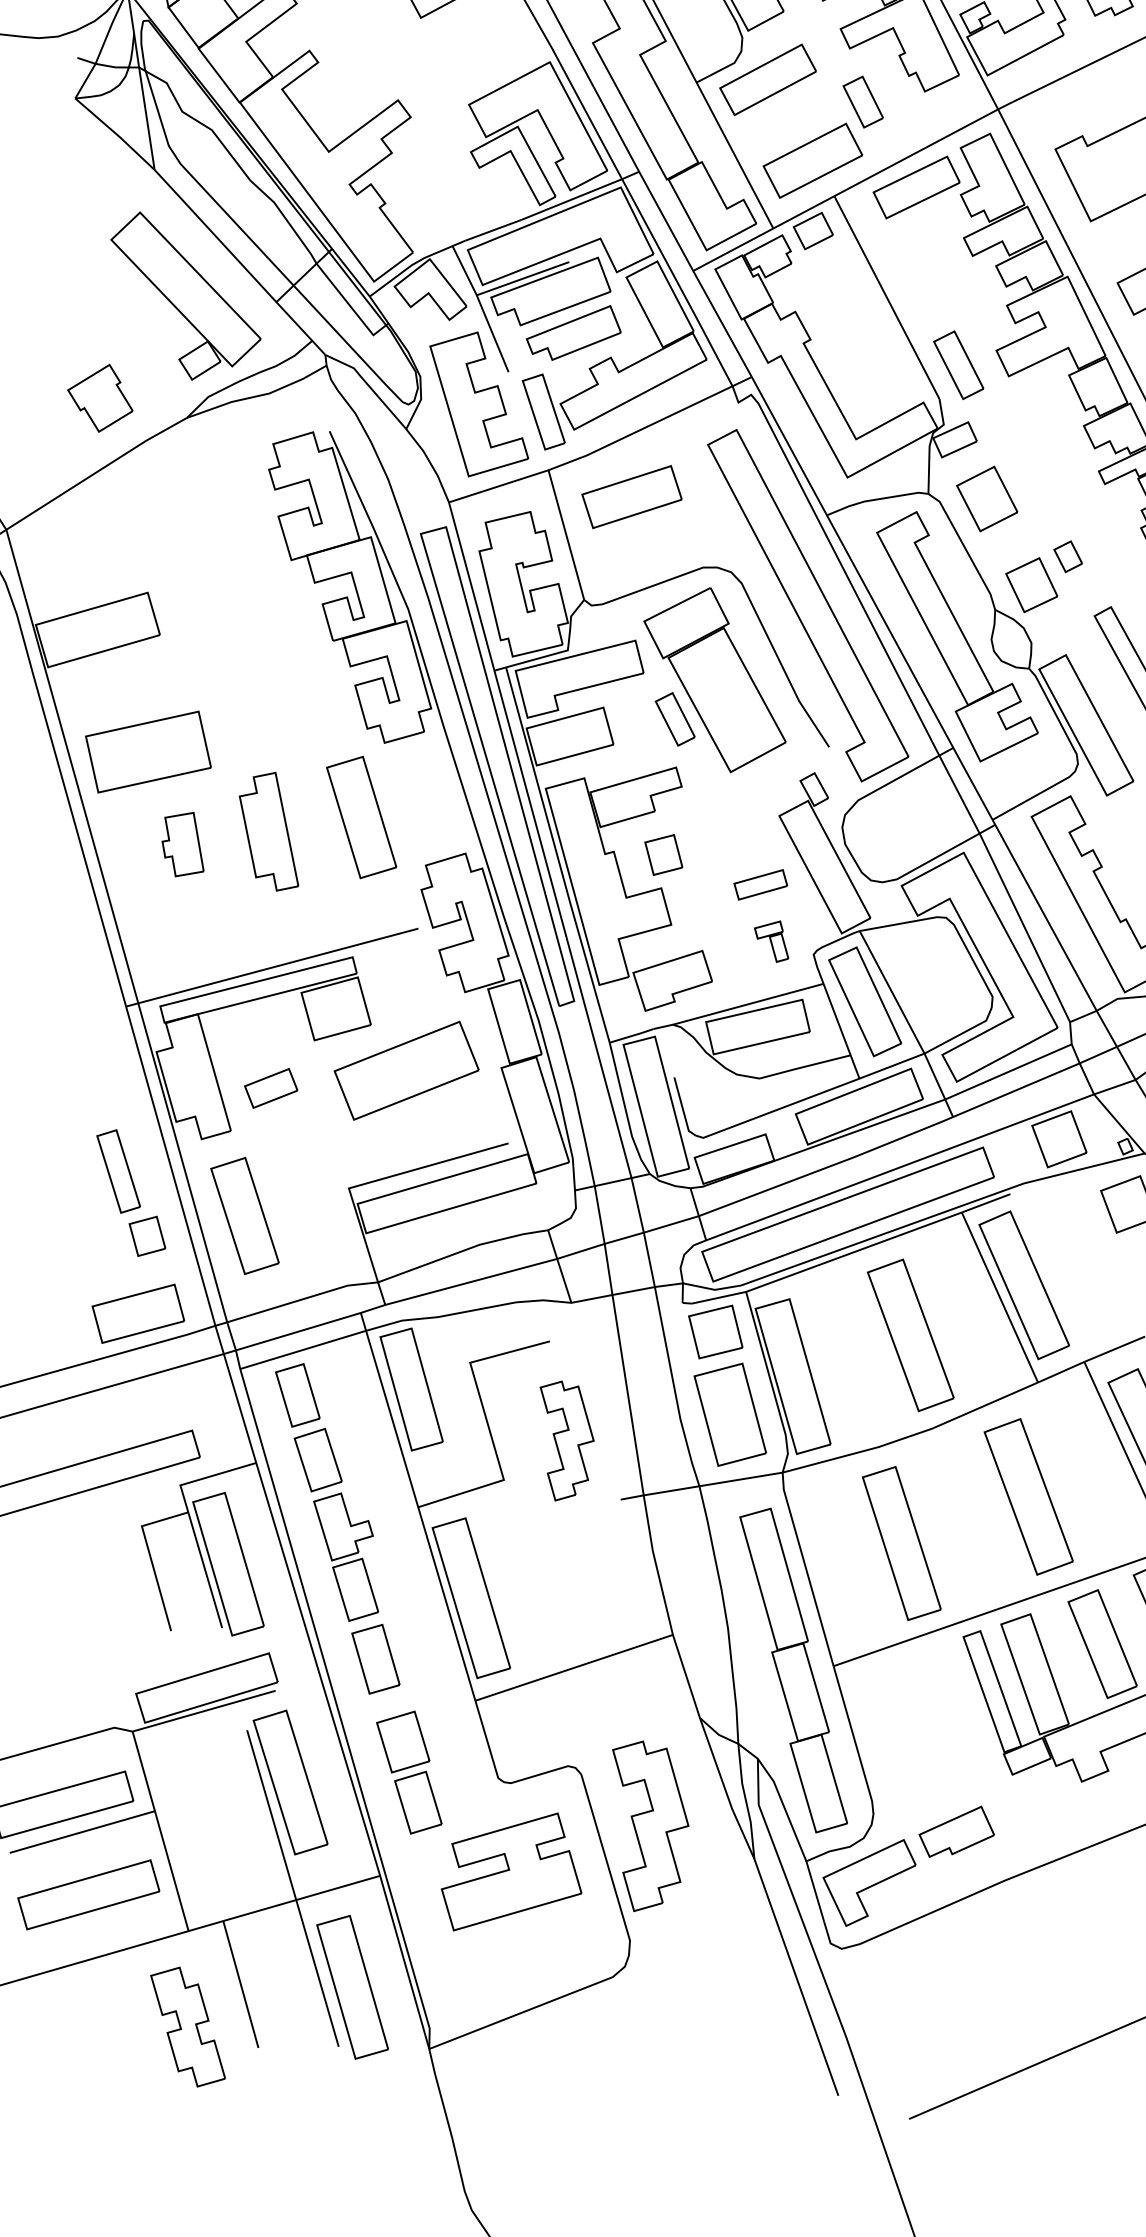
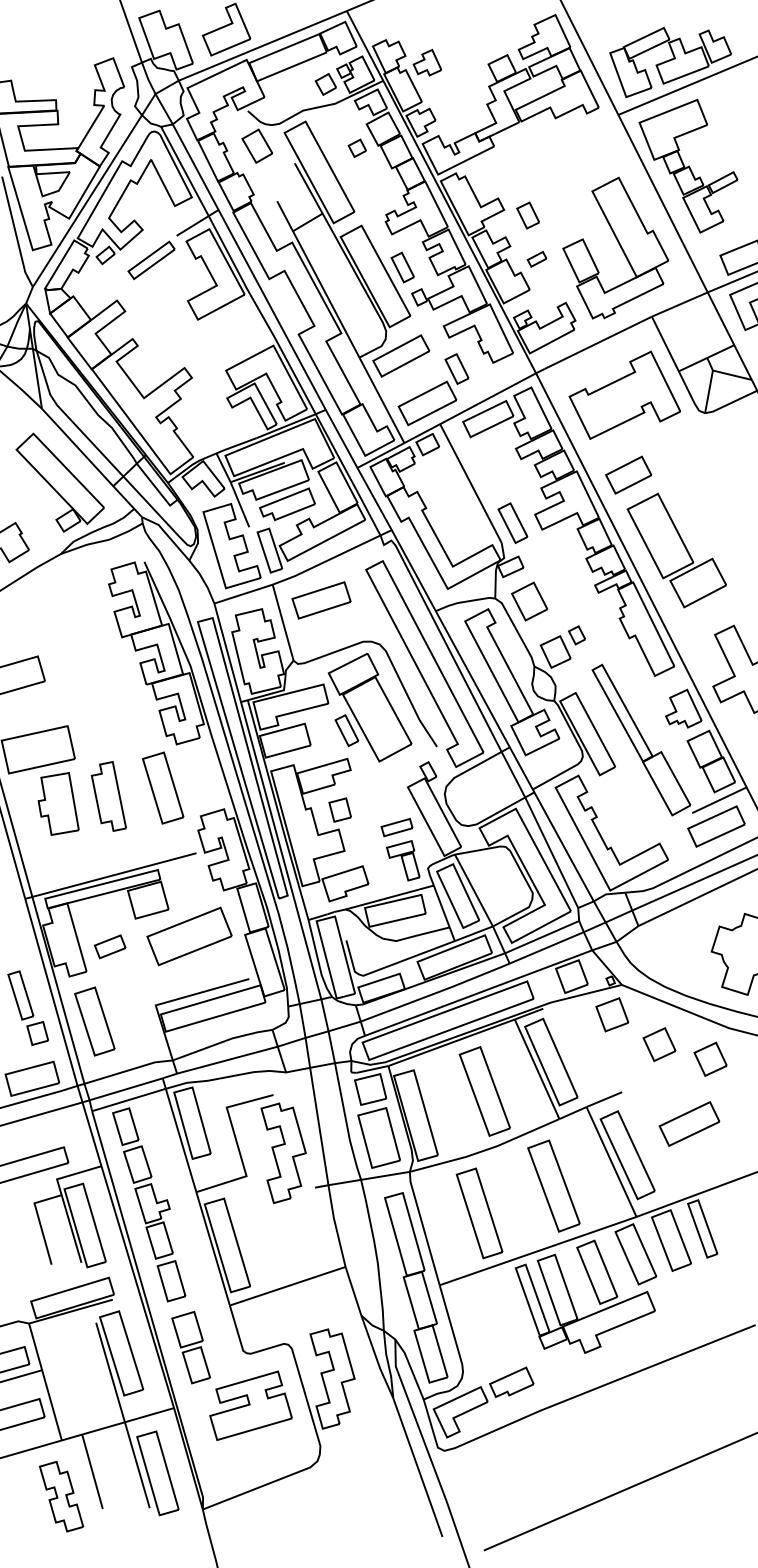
part: (182, 843) -> (58, 803), size x1.67
part: (771, 941) -> (403, 860), size x1.67
part: (566, 1441) -> (283, 1153), size x1.43

